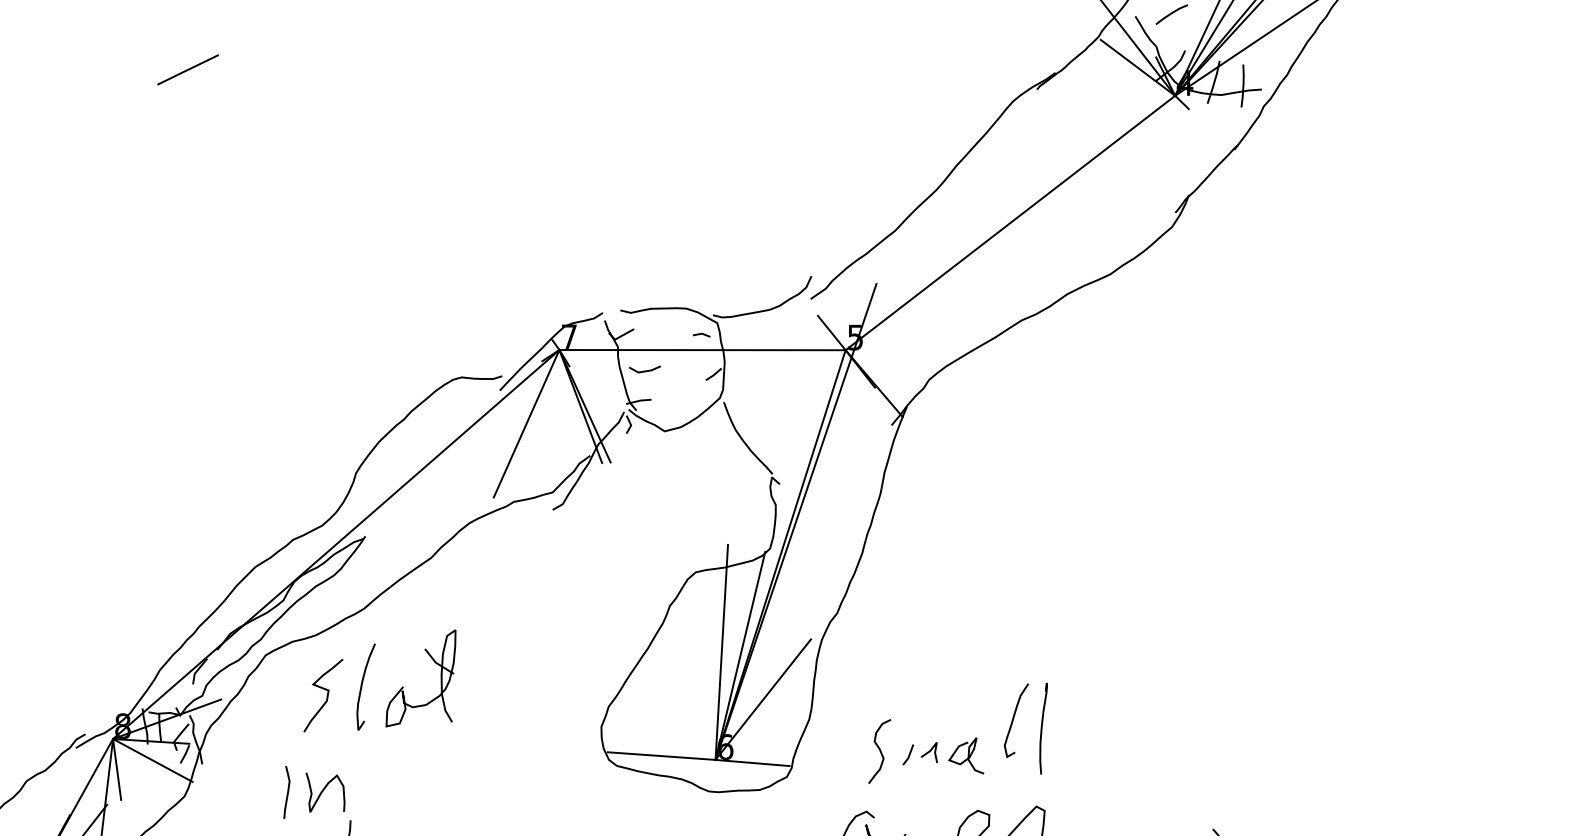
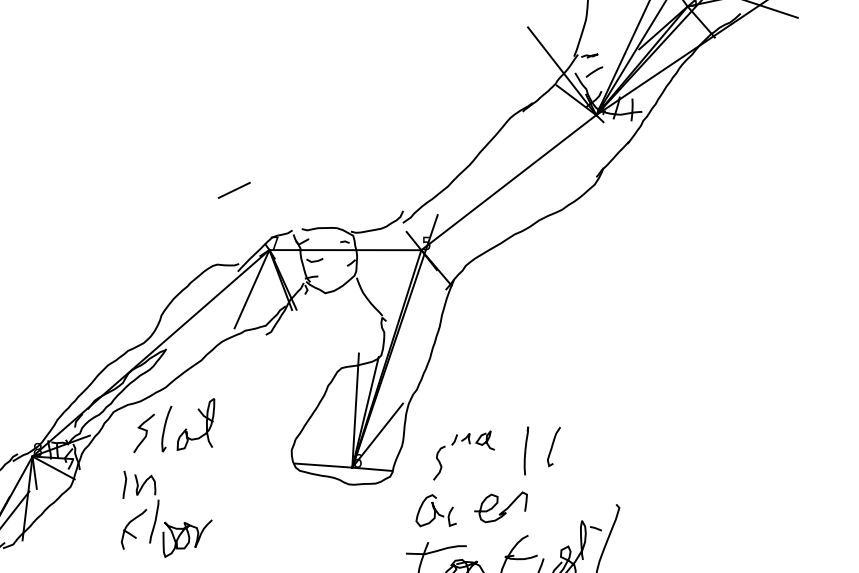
line: (186, 70) -> (233, 190), moved
curve: (1013, 721) -> (552, 447), moved
part: (941, 755) -> (472, 440), moved

